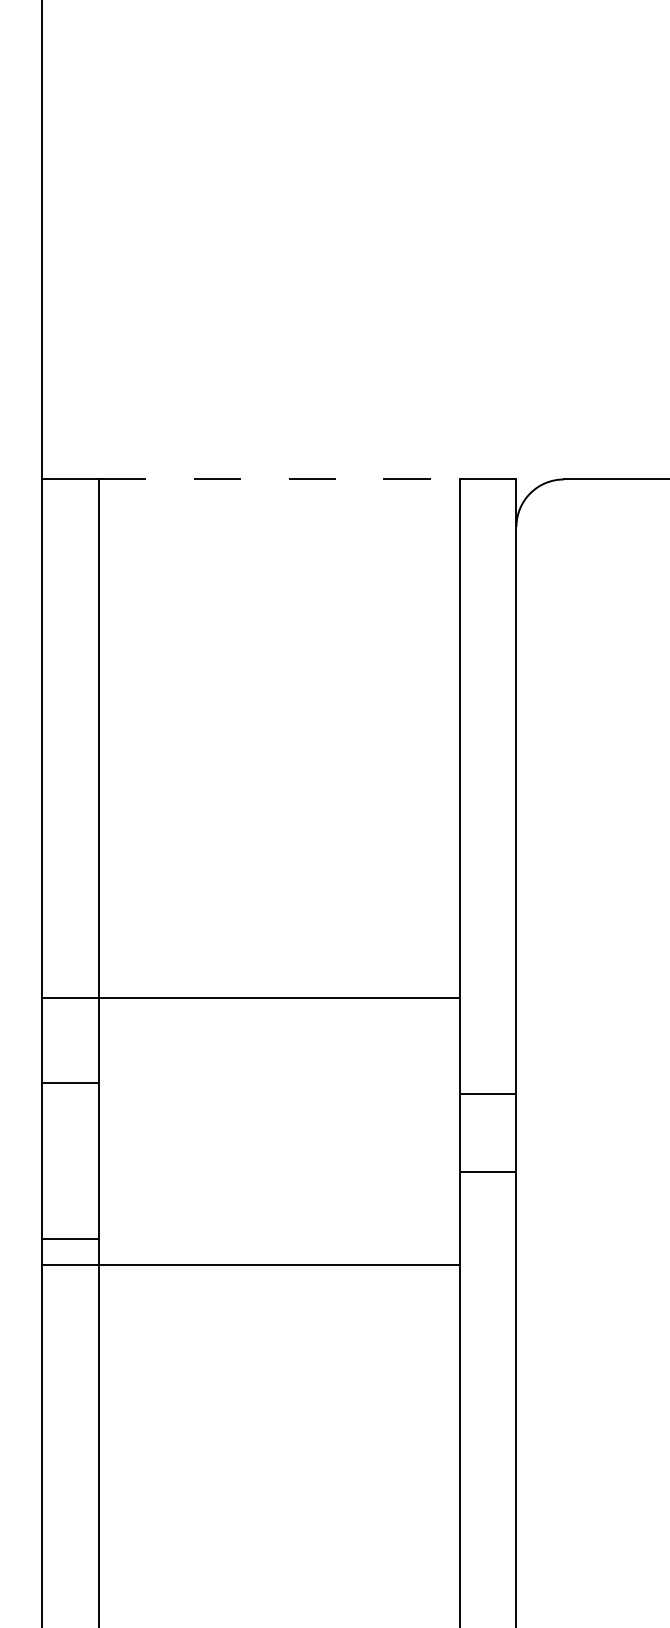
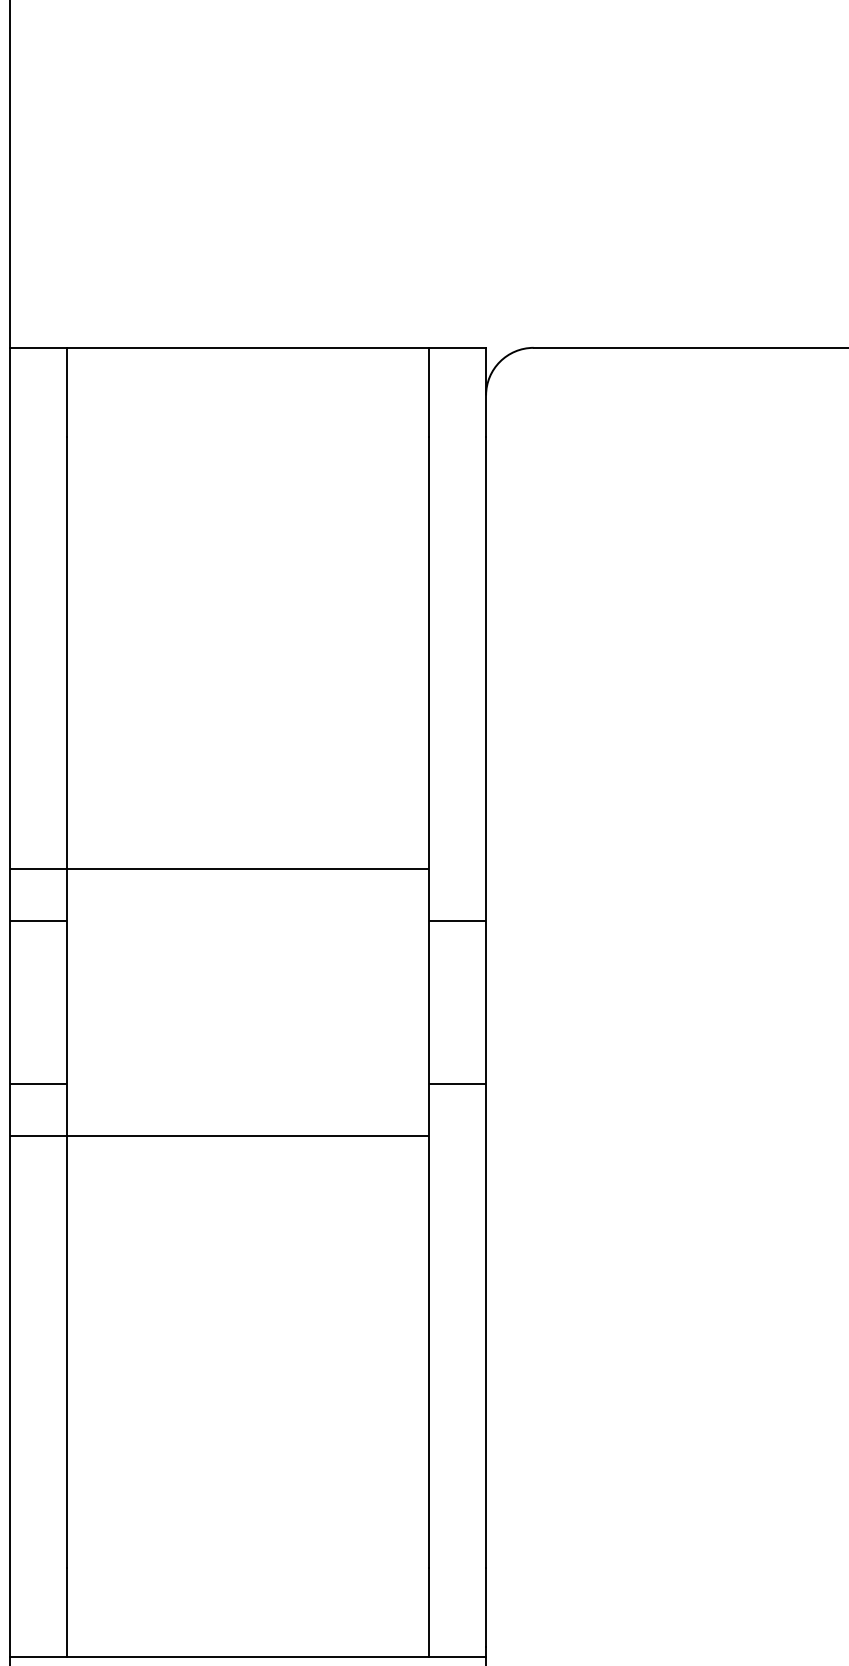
line: (279, 479) -> (248, 347), dashed -> solid
line: (70, 1082) -> (38, 920), moved
line: (487, 1093) -> (457, 920), moved
line: (487, 1172) -> (457, 1084), moved
line: (70, 1239) -> (38, 1084), moved

